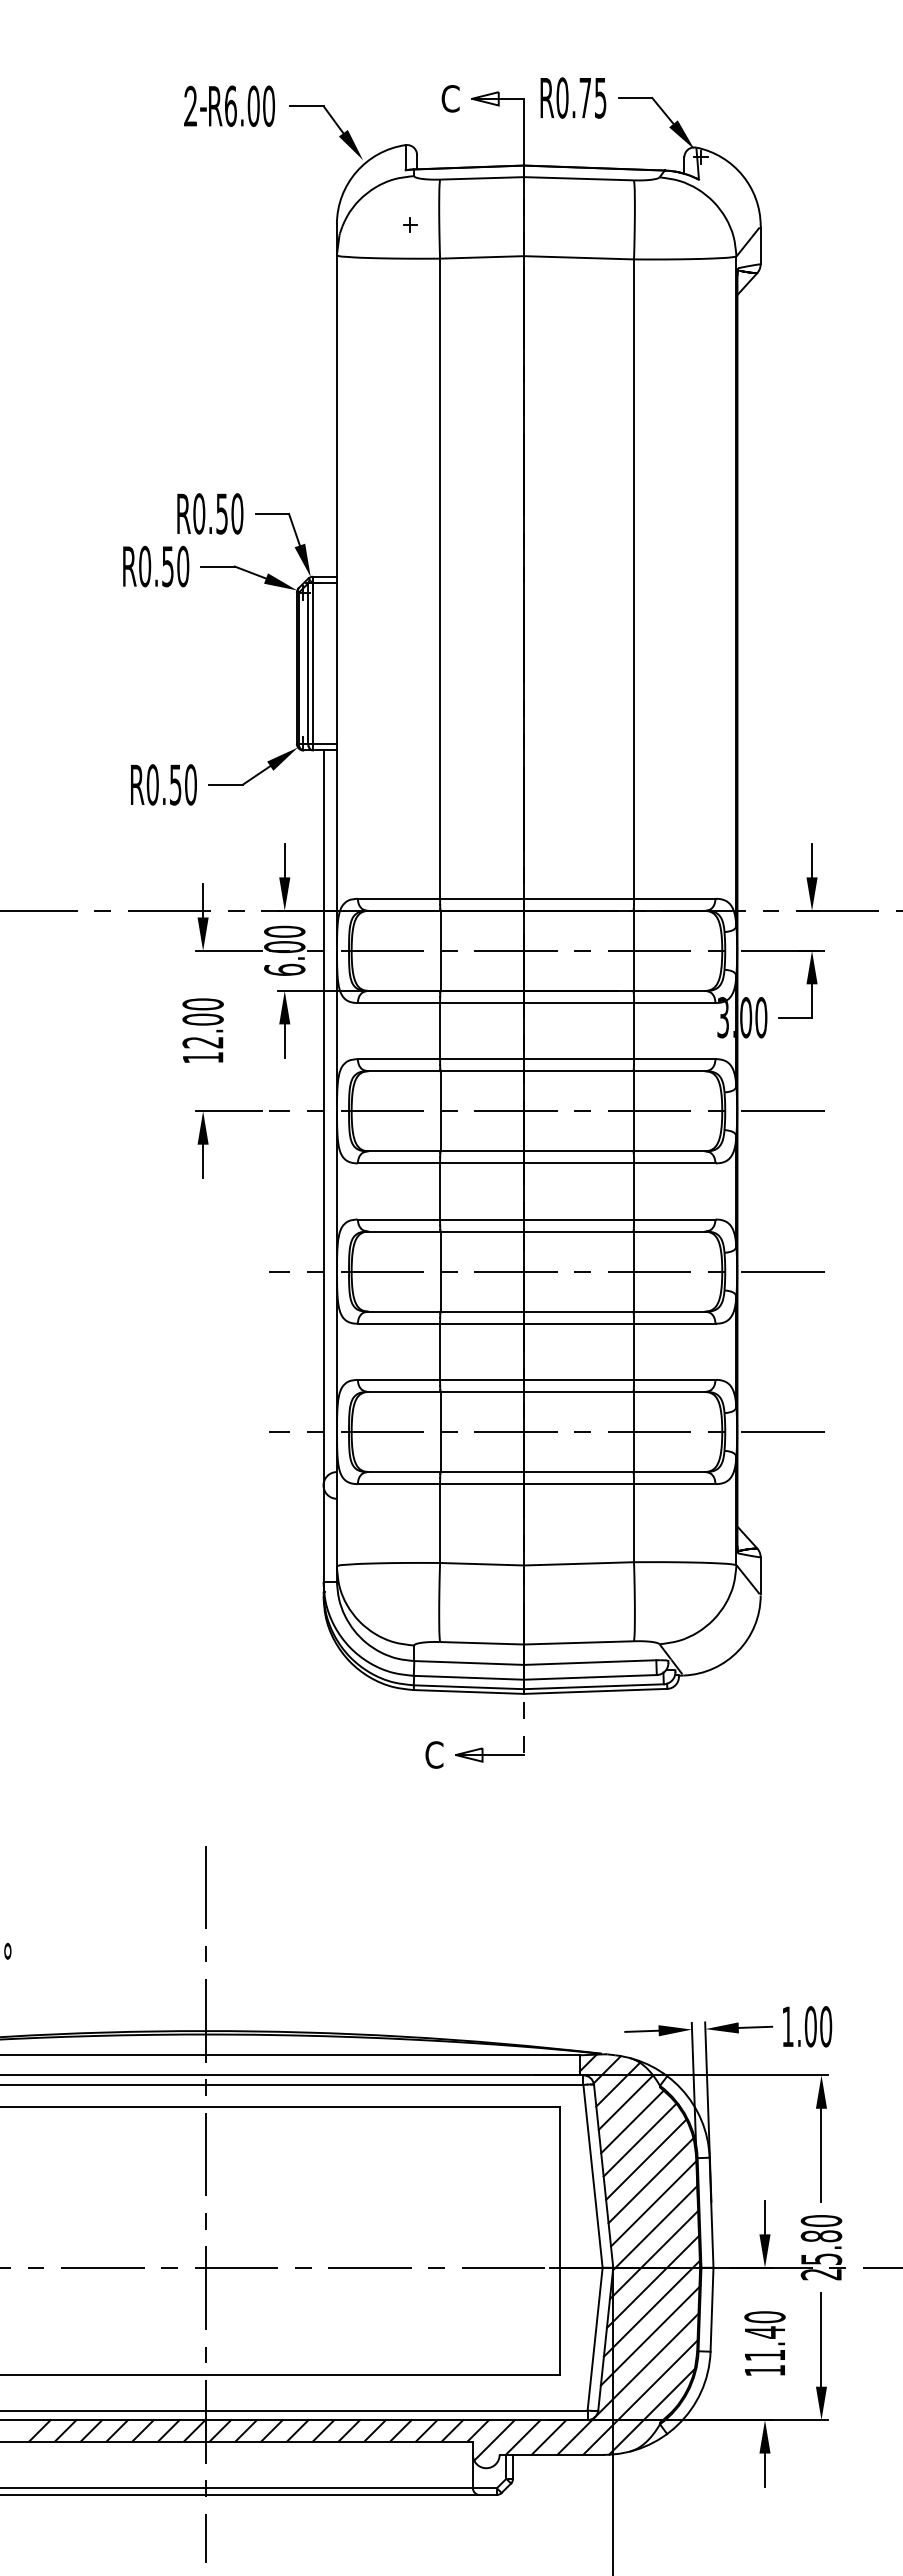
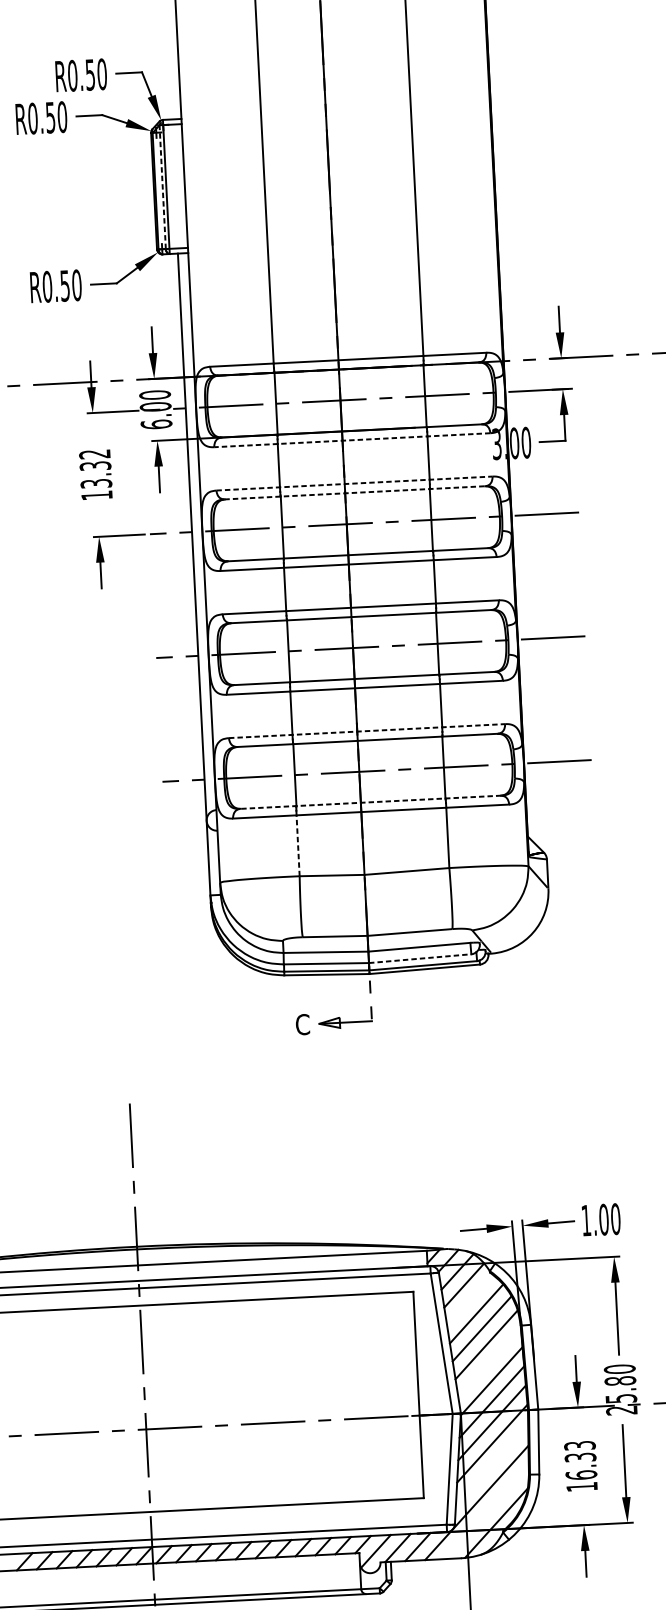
line: (308, 663) -> (162, 187), solid -> dashed
line: (536, 1003) -> (352, 440), solid -> dashed
text: (202, 1023) -> (95, 469), 12.00 -> 13.32
line: (536, 1059) -> (354, 483), solid -> dashed
line: (537, 1071) -> (355, 493), solid -> dashed
line: (536, 1379) -> (366, 730), solid -> dashed
line: (536, 1472) -> (370, 802), solid -> dashed
line: (440, 1523) -> (298, 845), solid -> dashed
line: (590, 1677) -> (420, 958), solid -> dashed
line: (632, 2121) -> (470, 1299), removed
line: (653, 2203) -> (489, 1362), removed
line: (649, 2336) -> (491, 1465), removed
text: (764, 2336) -> (580, 1460), 11.40 -> 16.33
line: (640, 2397) -> (487, 1512), removed

